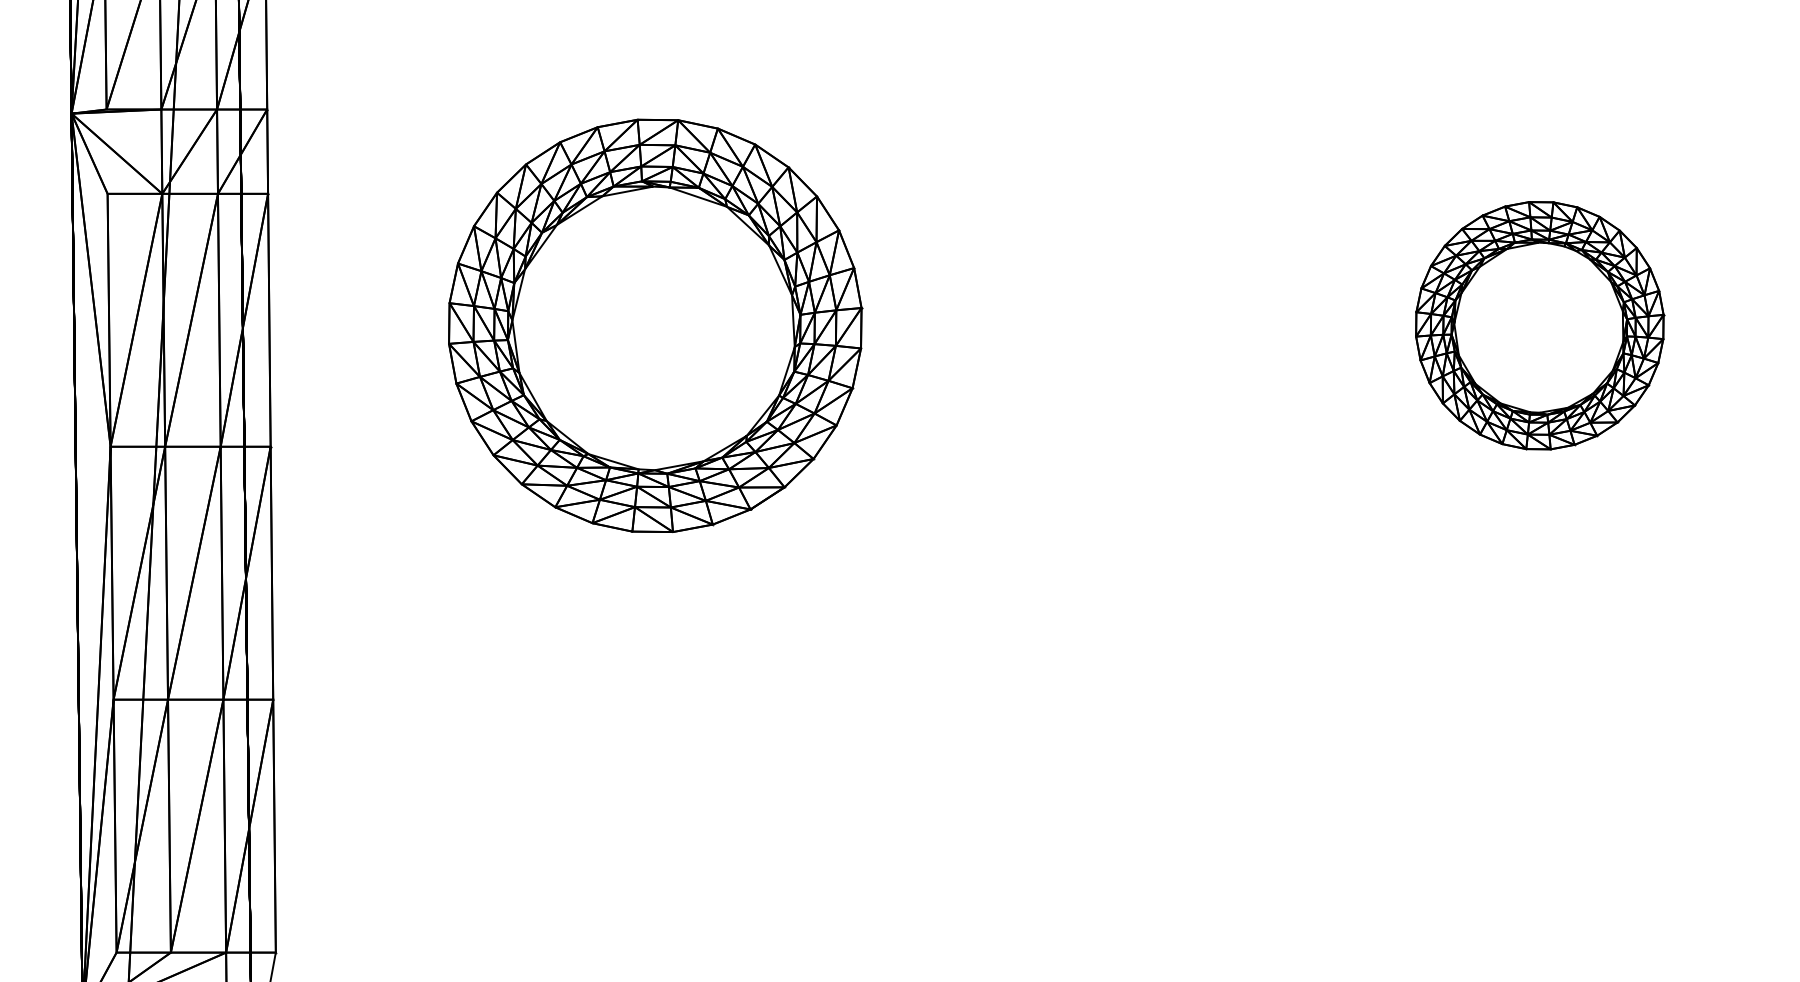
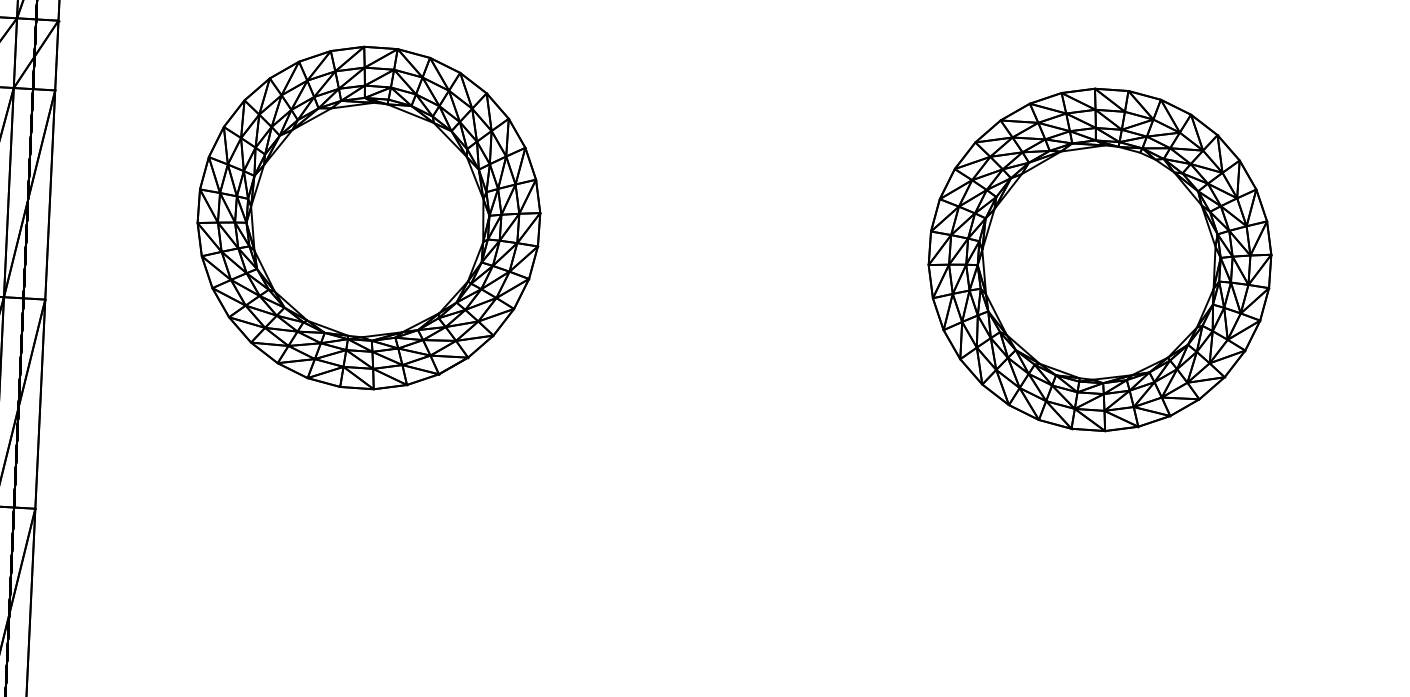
part: (1539, 325) -> (1099, 259), size x1.67

